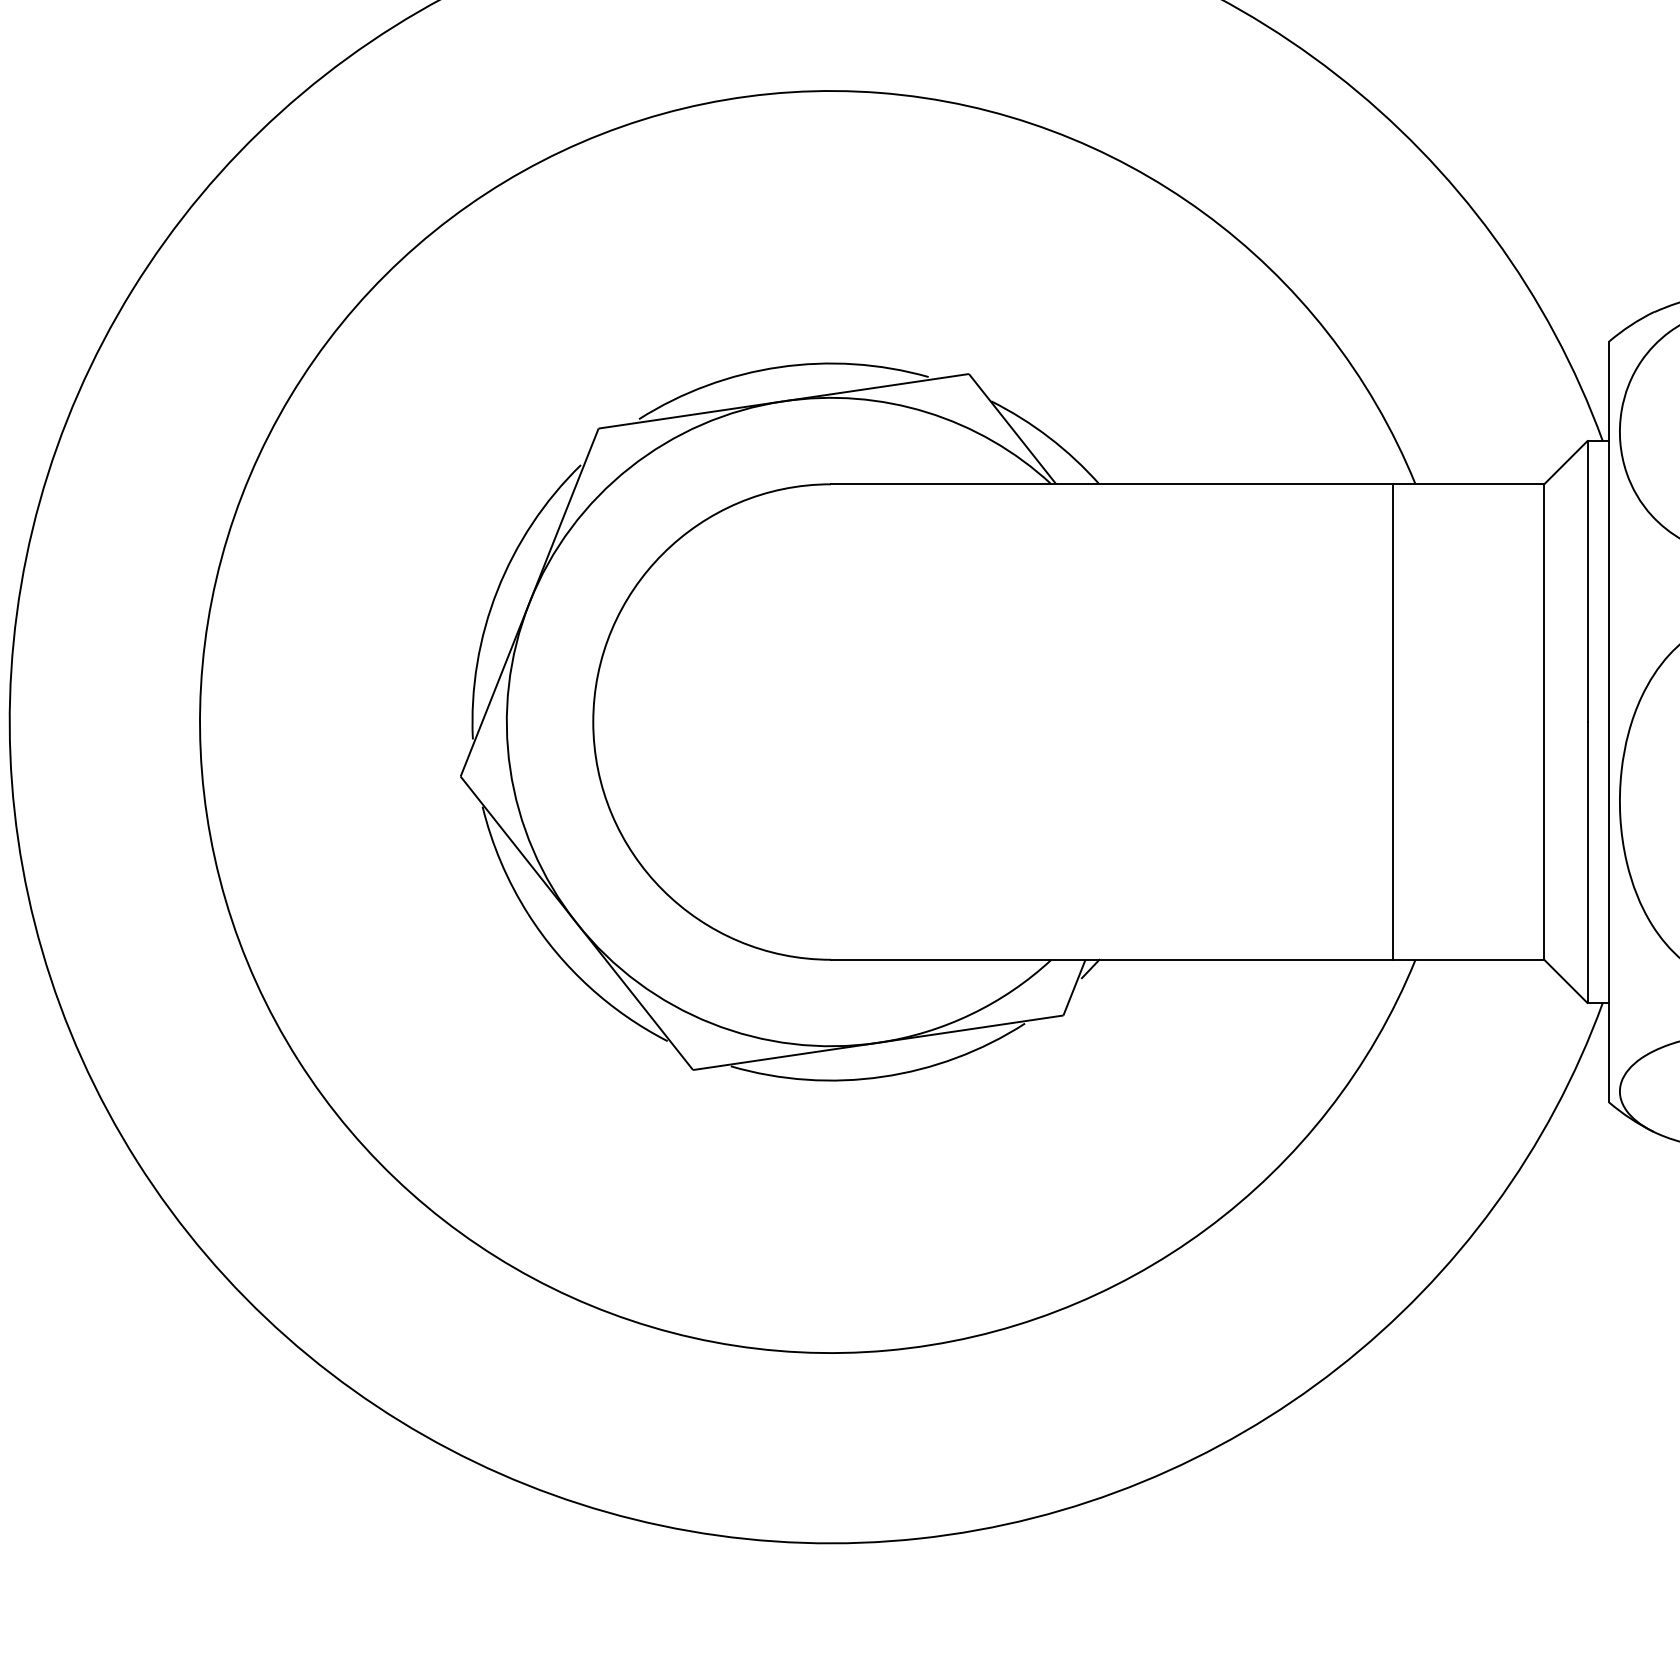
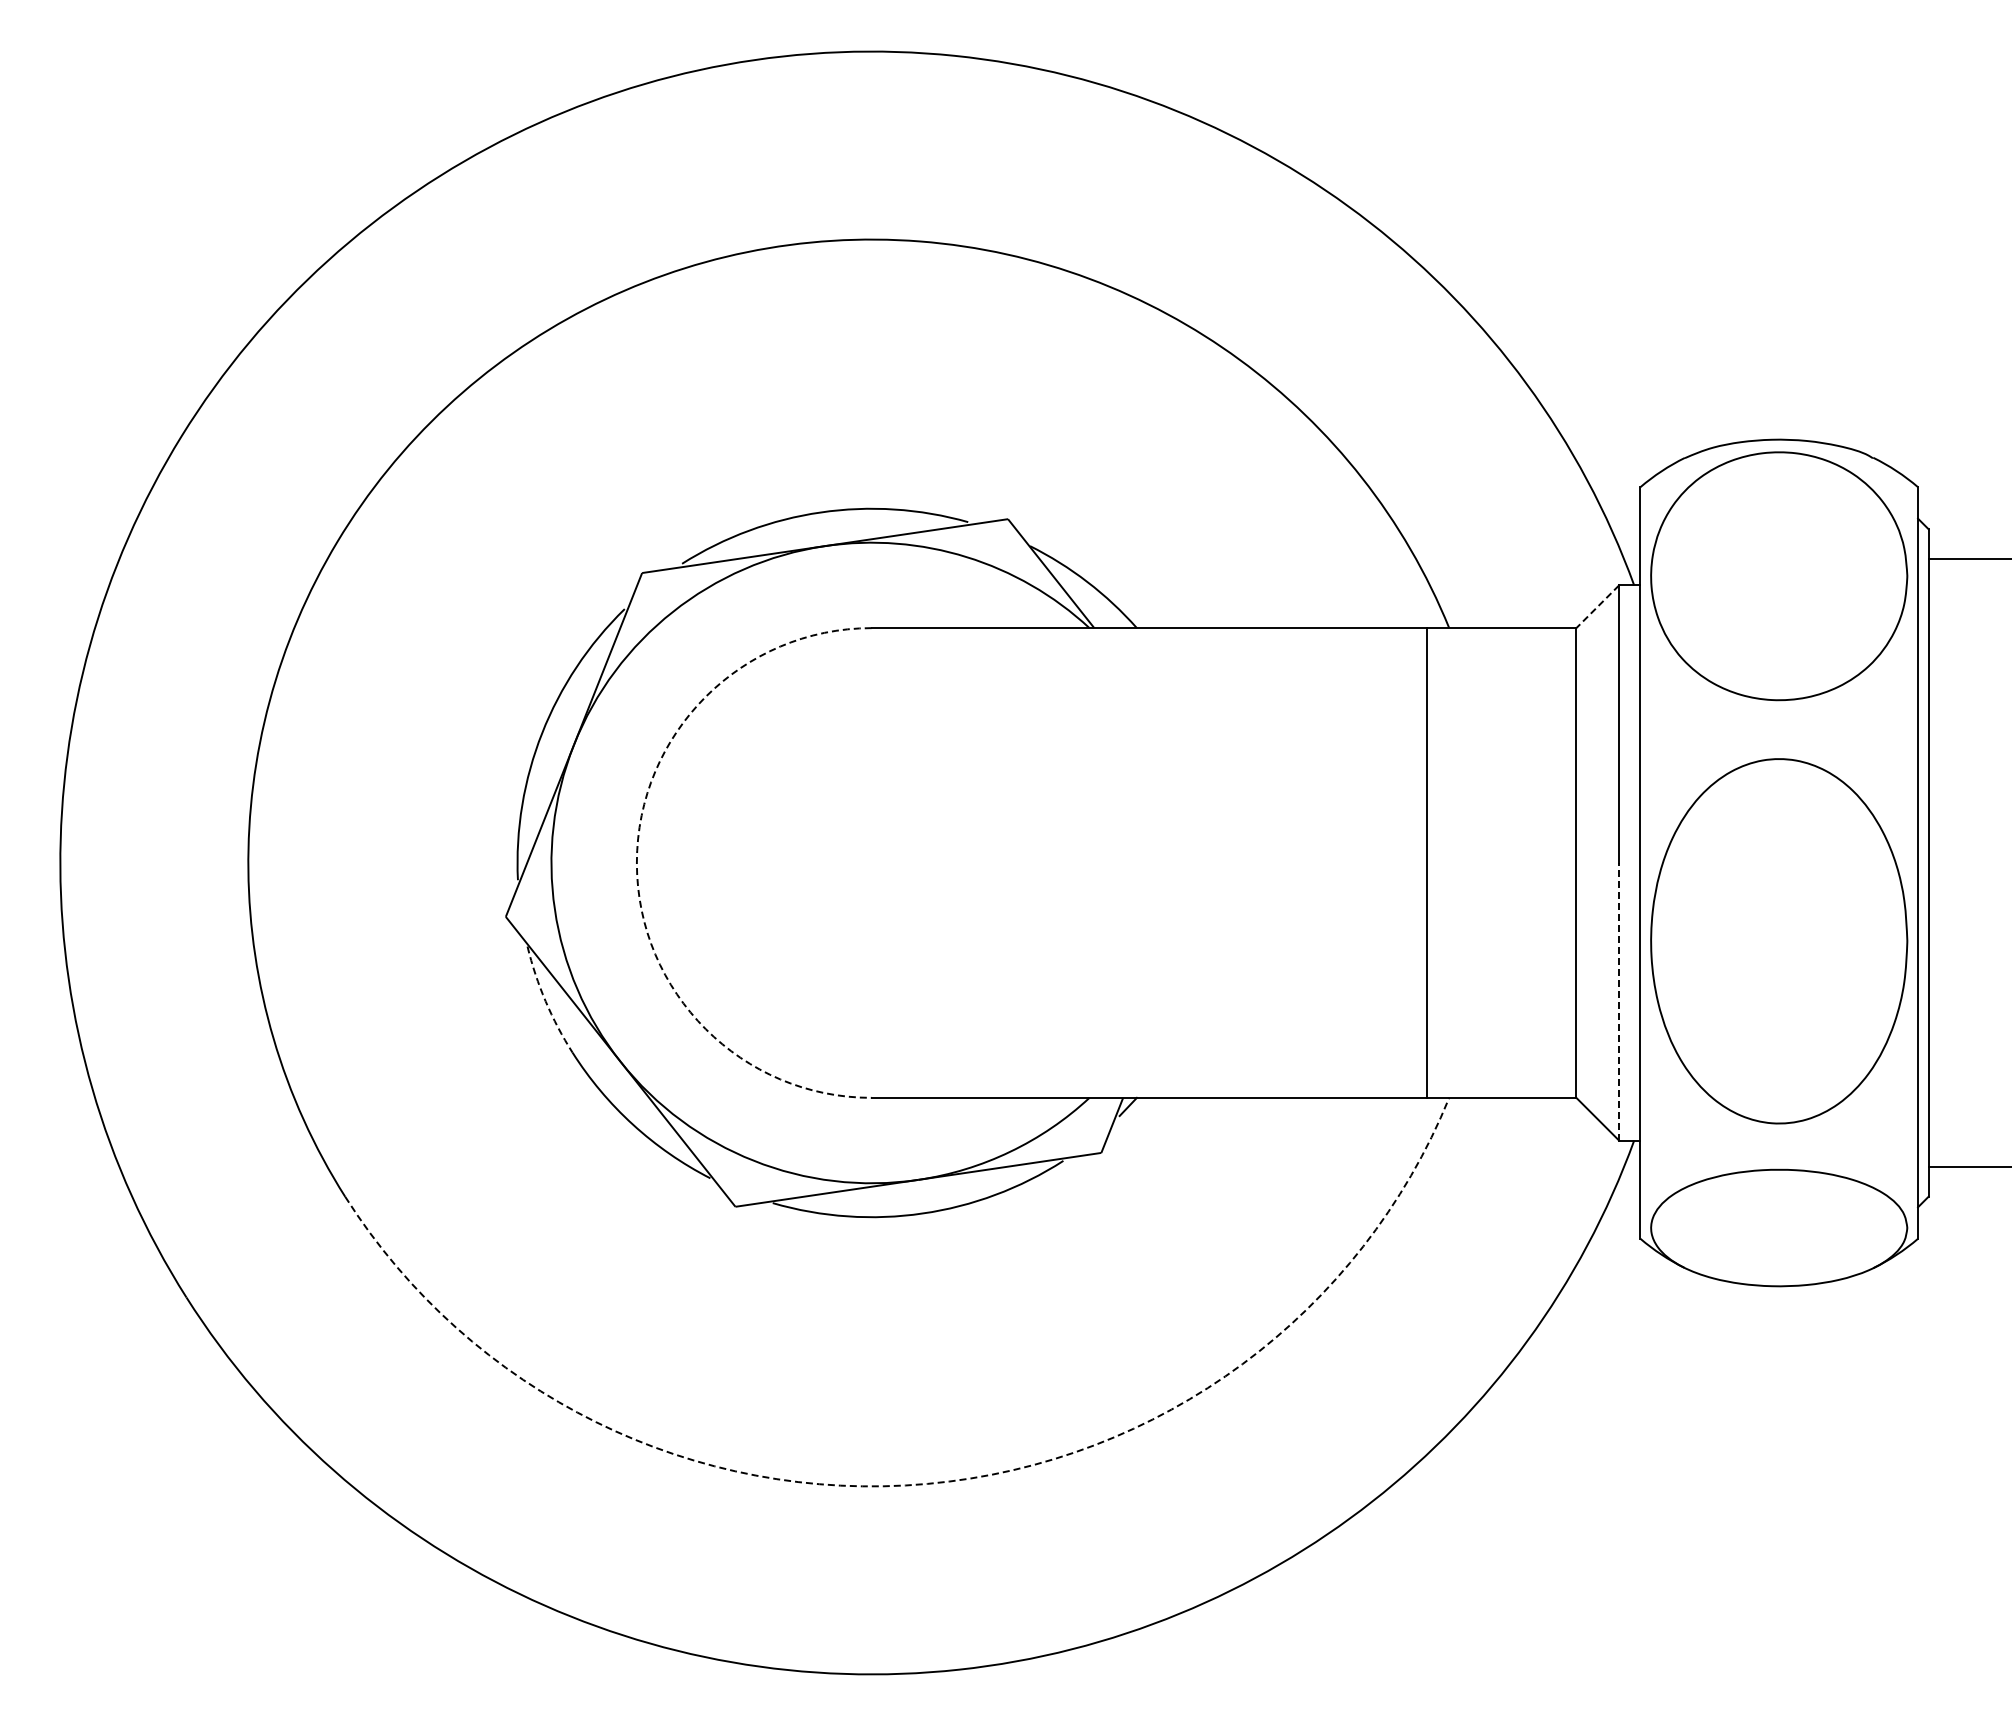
line: (1565, 463) -> (1597, 607), solid -> dashed
arc: (592, 722) -> (636, 863), solid -> dashed
arc: (500, 862) -> (545, 1001), solid -> dashed
line: (1587, 862) -> (1619, 1001), solid -> dashed
arc: (887, 1350) -> (927, 1483), solid -> dashed

